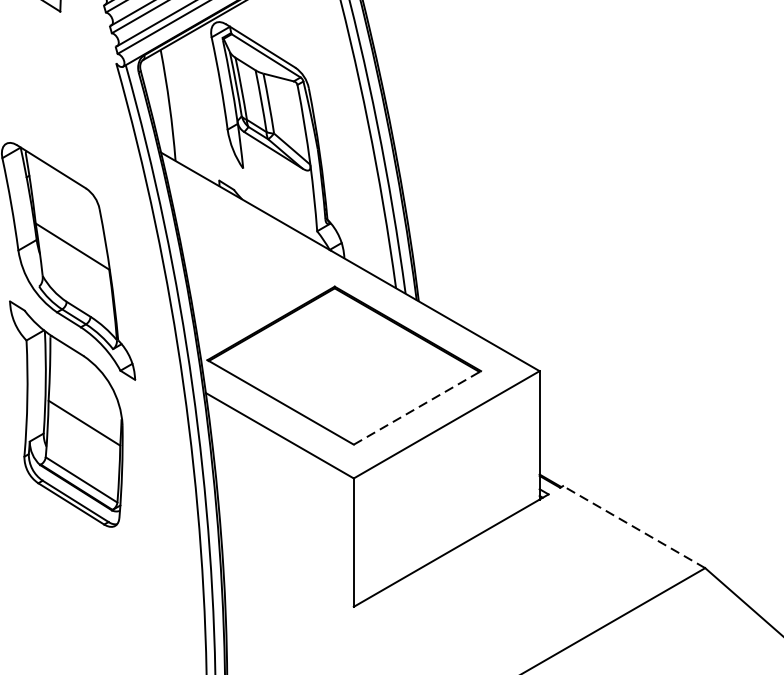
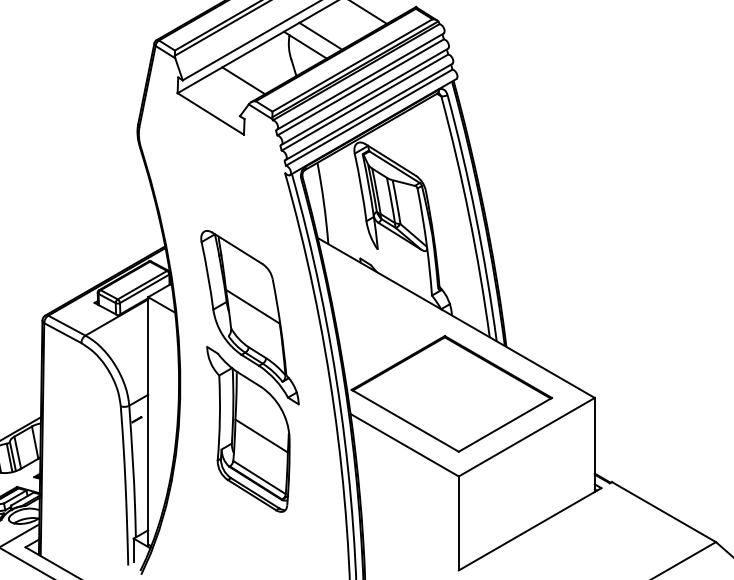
line: (417, 407) -> (505, 424), dashed -> solid
line: (633, 526) -> (663, 511), dashed -> solid

